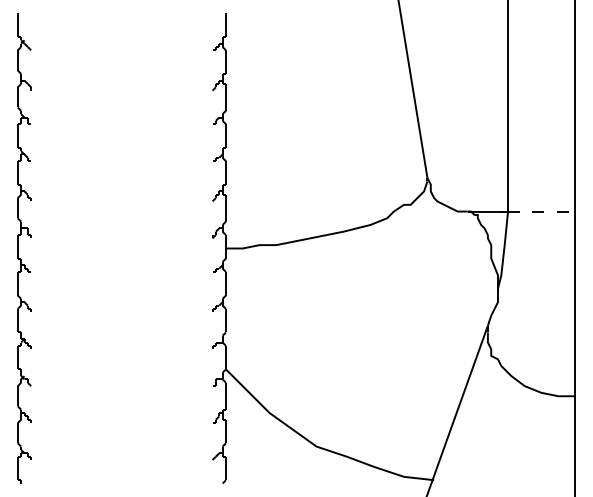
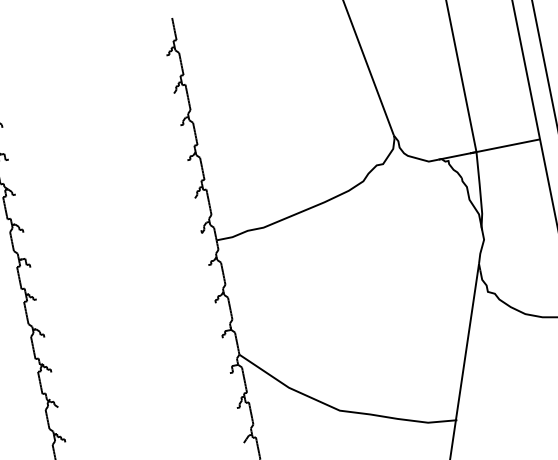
line: (541, 211) -> (508, 145), dashed -> solid

